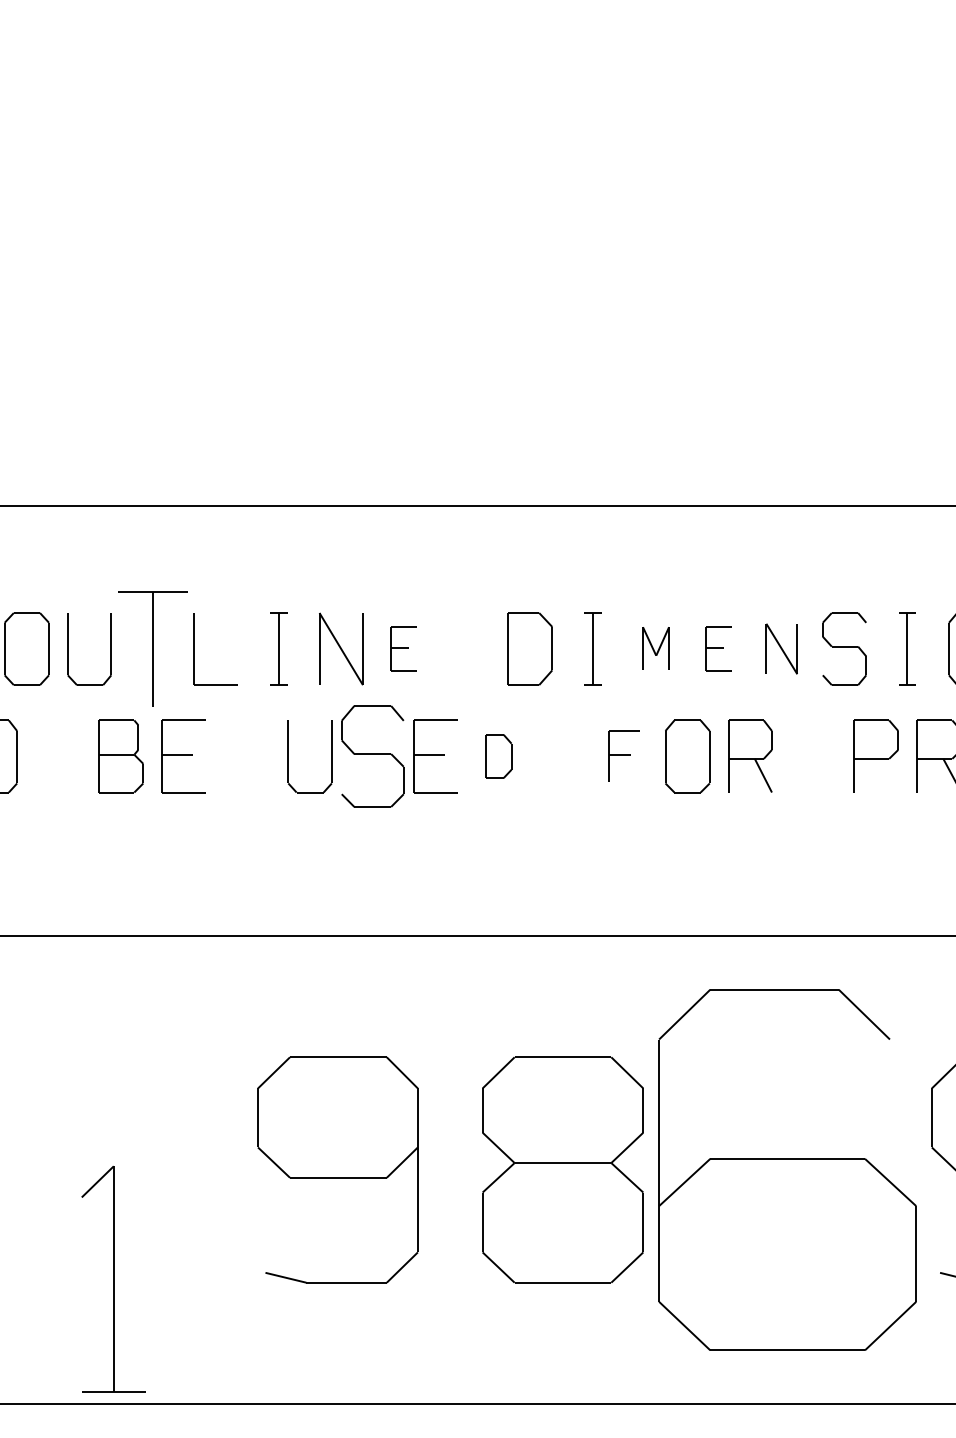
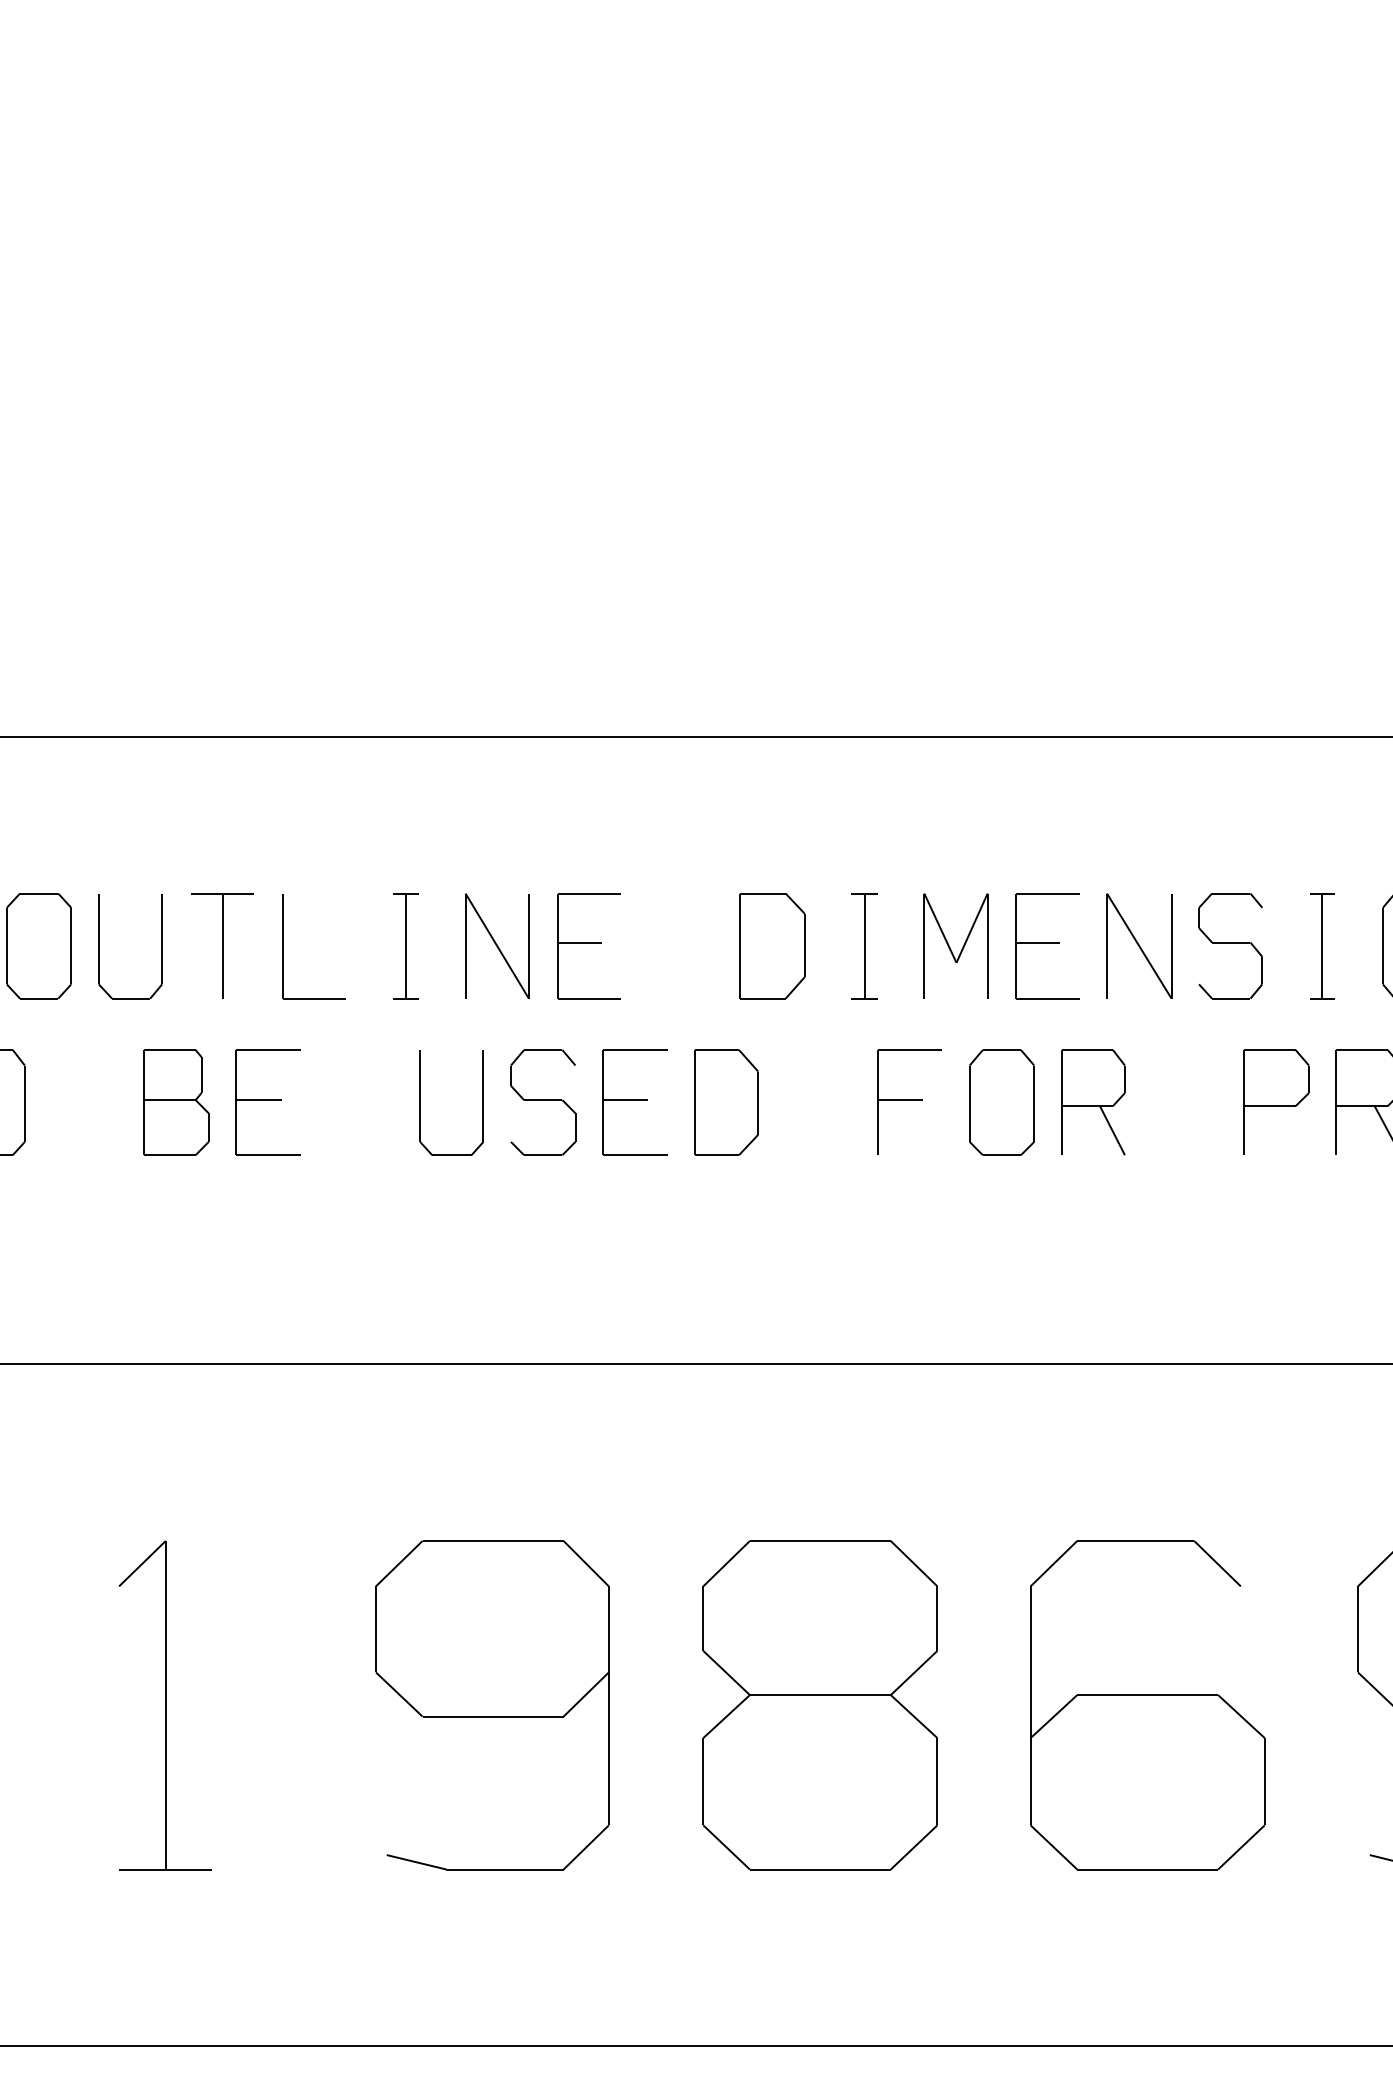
part: (152, 648) -> (222, 945), size x0.62
part: (403, 648) -> (587, 945), size x1.67
part: (655, 648) -> (955, 945), size x1.67
part: (718, 648) -> (1046, 945), size x1.67
part: (781, 648) -> (1138, 945), size x1.43
part: (623, 755) -> (908, 1101), size x1.43
part: (372, 756) -> (542, 1102), size x0.71
part: (498, 756) -> (726, 1102), size x1.67
part: (787, 1169) -> (1147, 1704), size x0.62
part: (113, 1278) -> (165, 1704), moved

